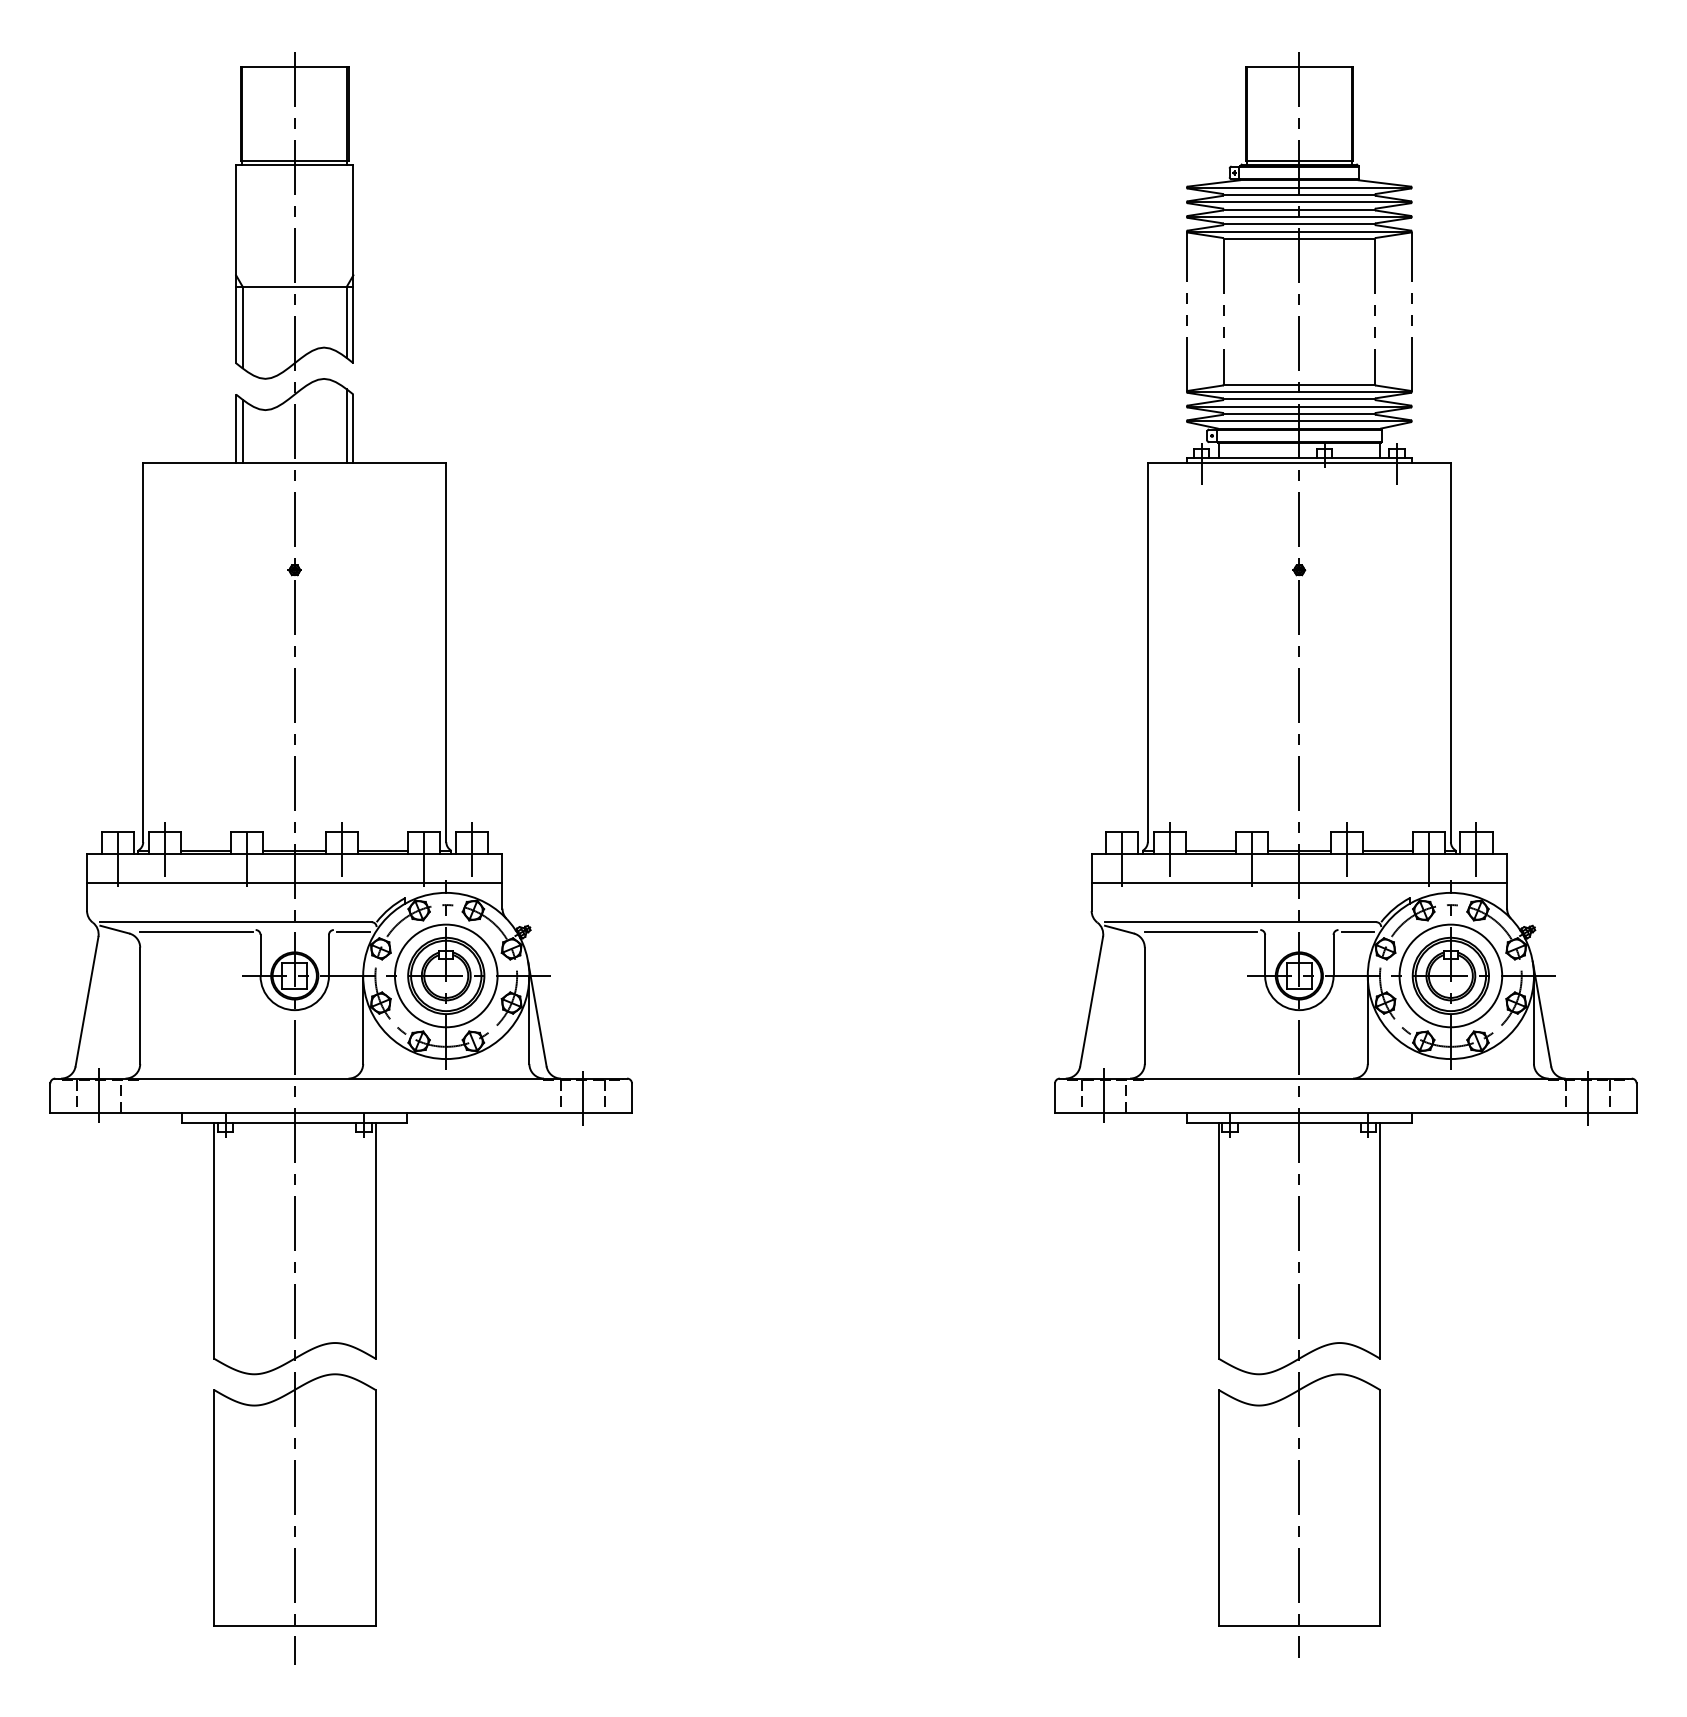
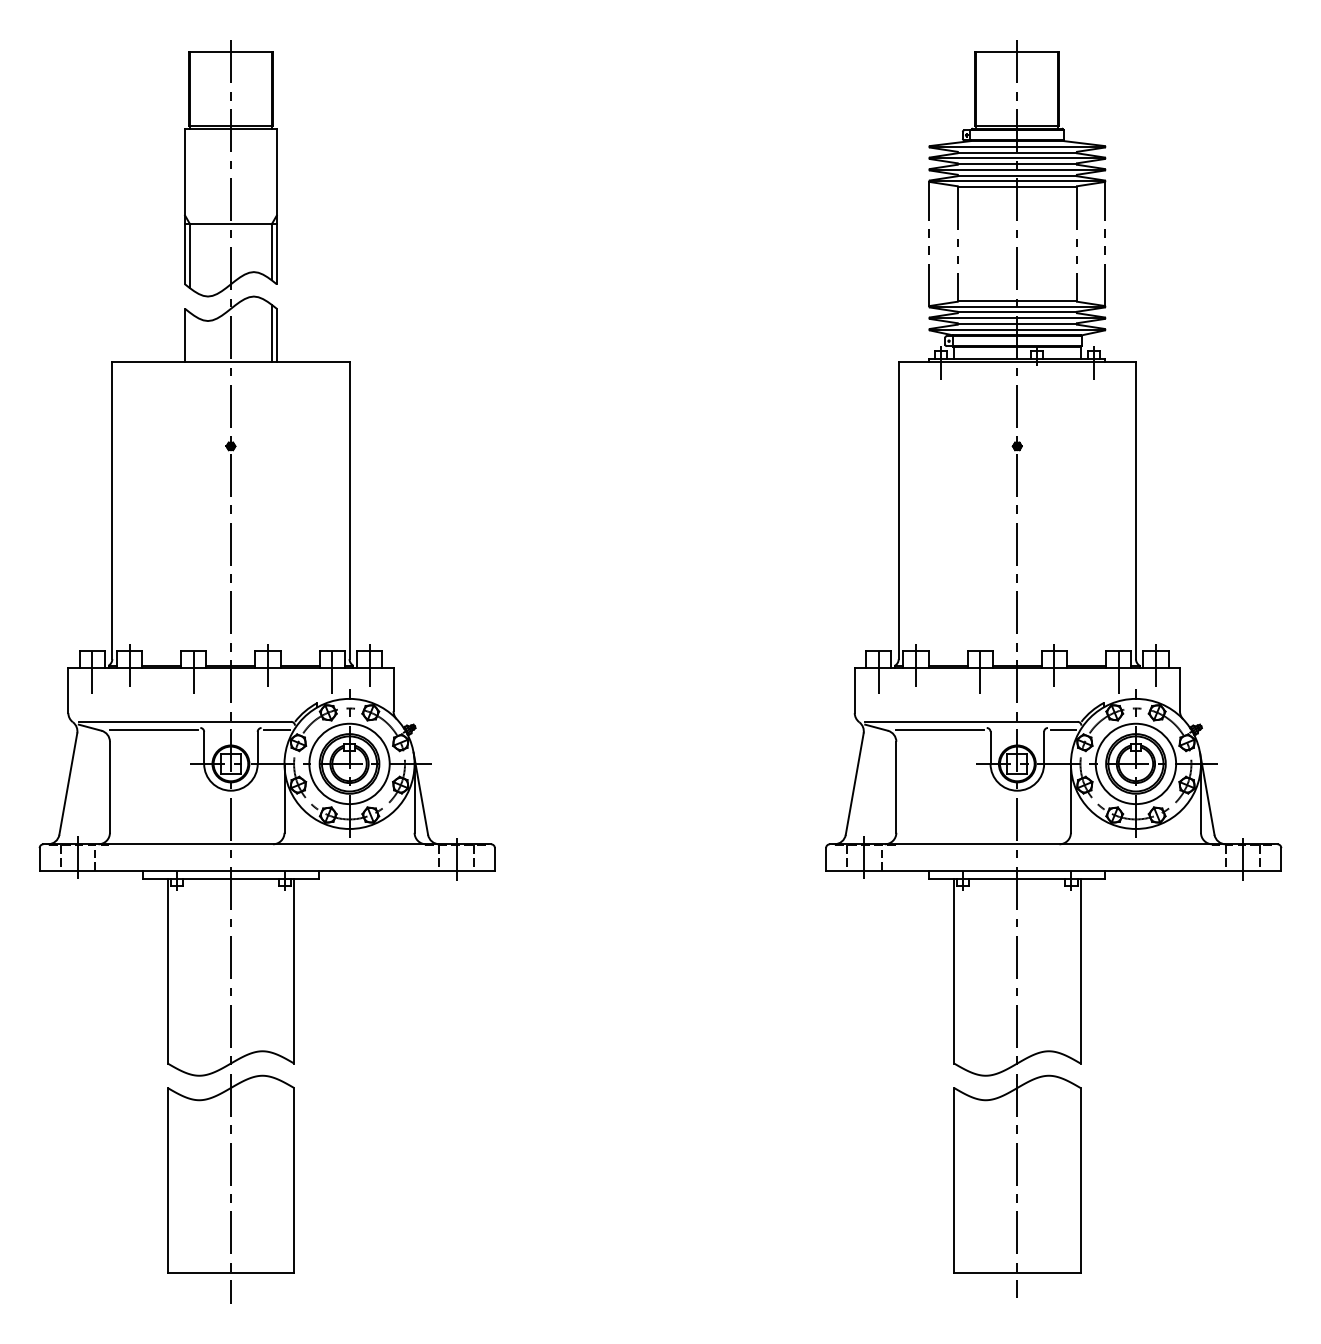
line: (242, 430) -> (190, 336), removed
line: (294, 883) -> (230, 691), removed
line: (1299, 883) -> (1017, 691), removed

